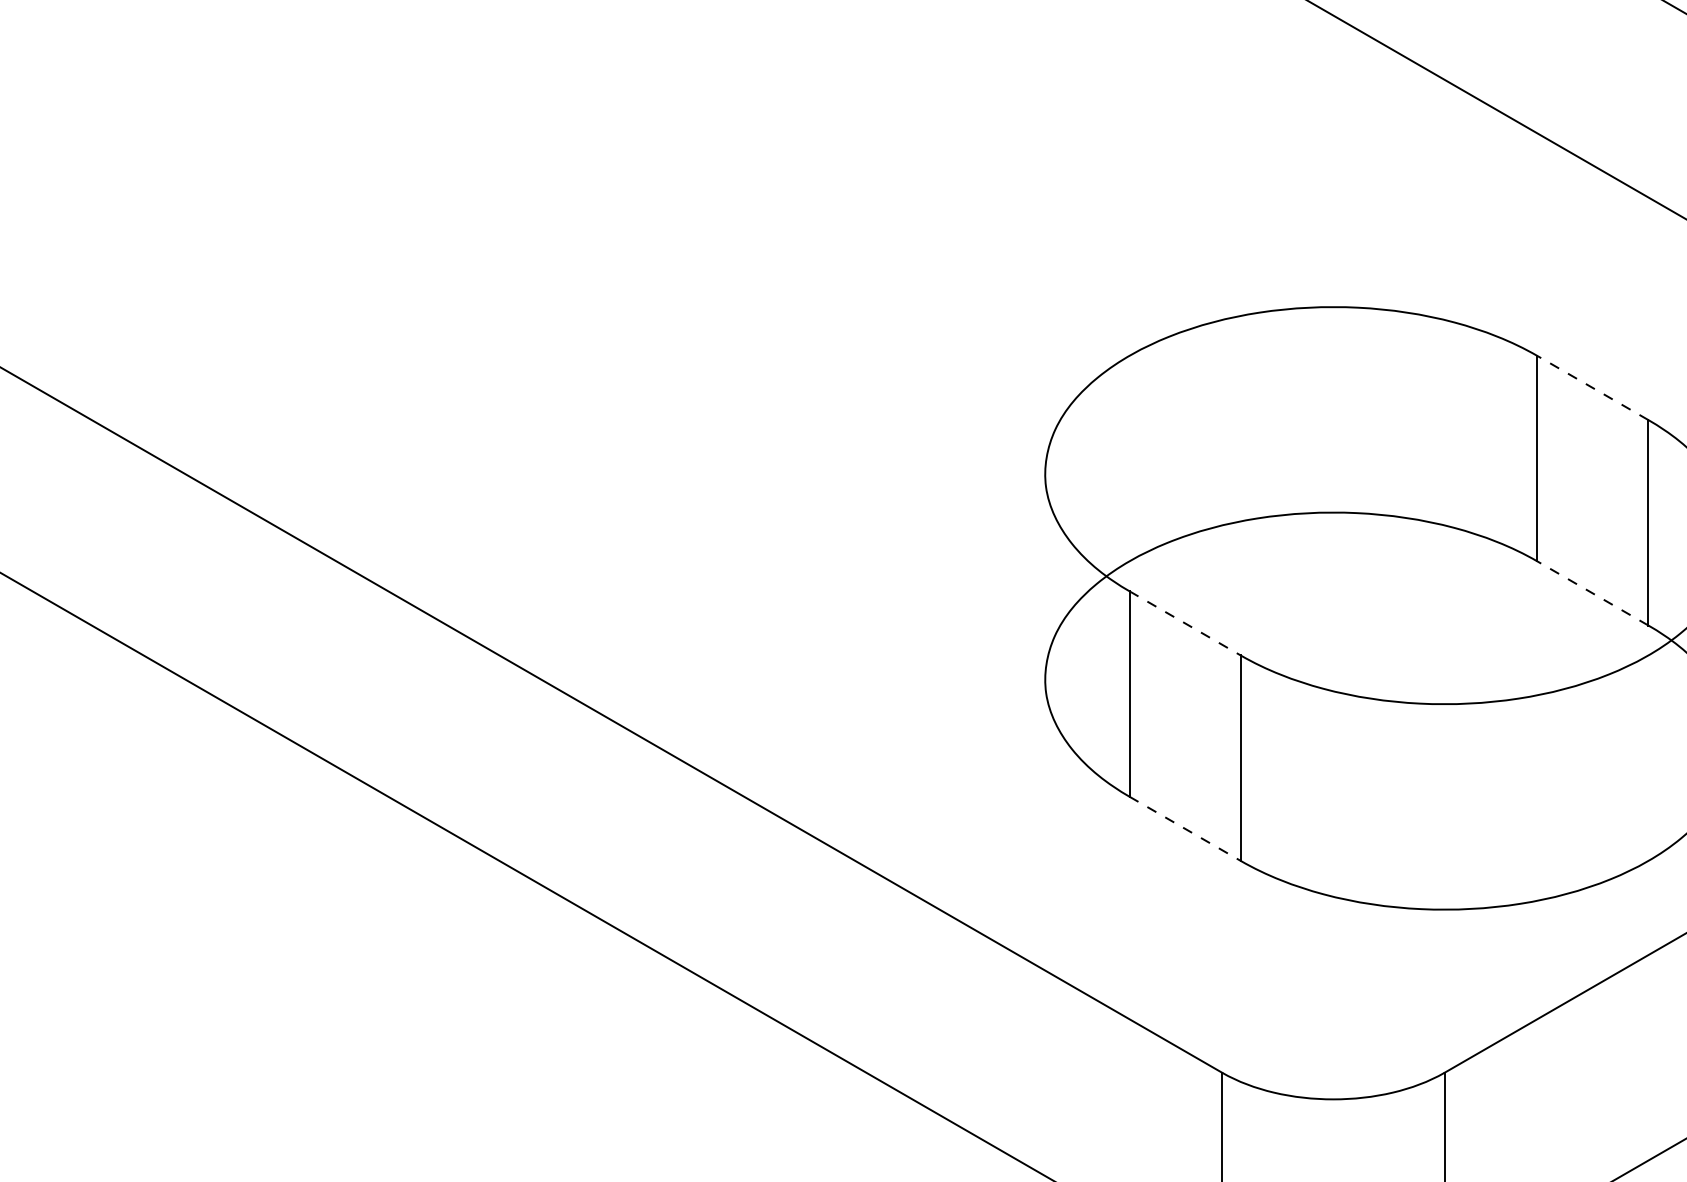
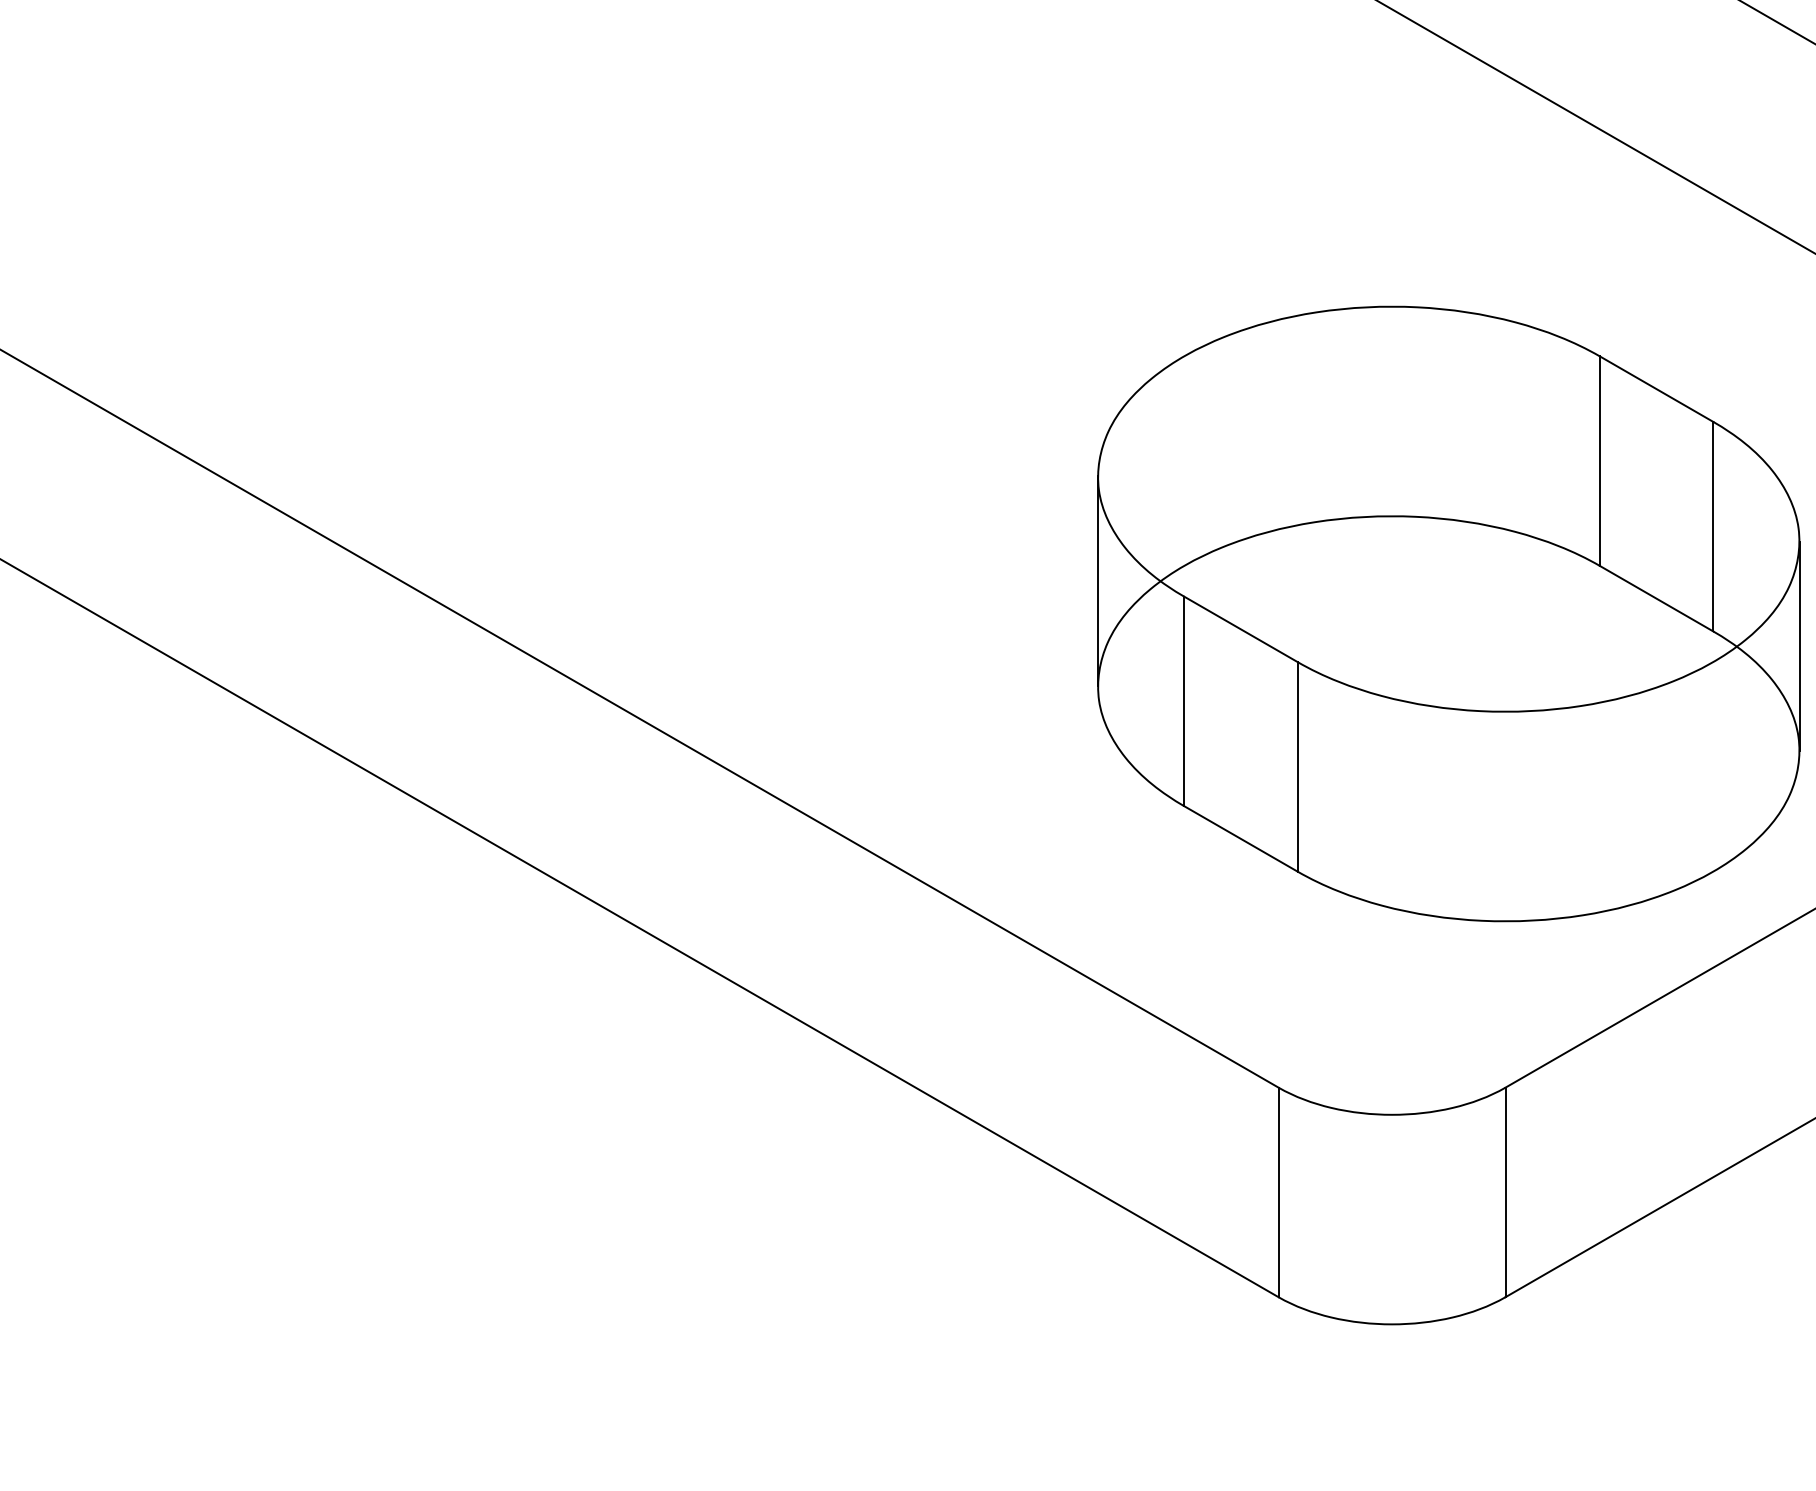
line: (1592, 387) -> (1656, 388), dashed -> solid
line: (1044, 576) -> (1097, 581), added
line: (1592, 593) -> (1656, 598), dashed -> solid
line: (1185, 623) -> (1241, 629), dashed -> solid
line: (1185, 829) -> (1241, 839), dashed -> solid

